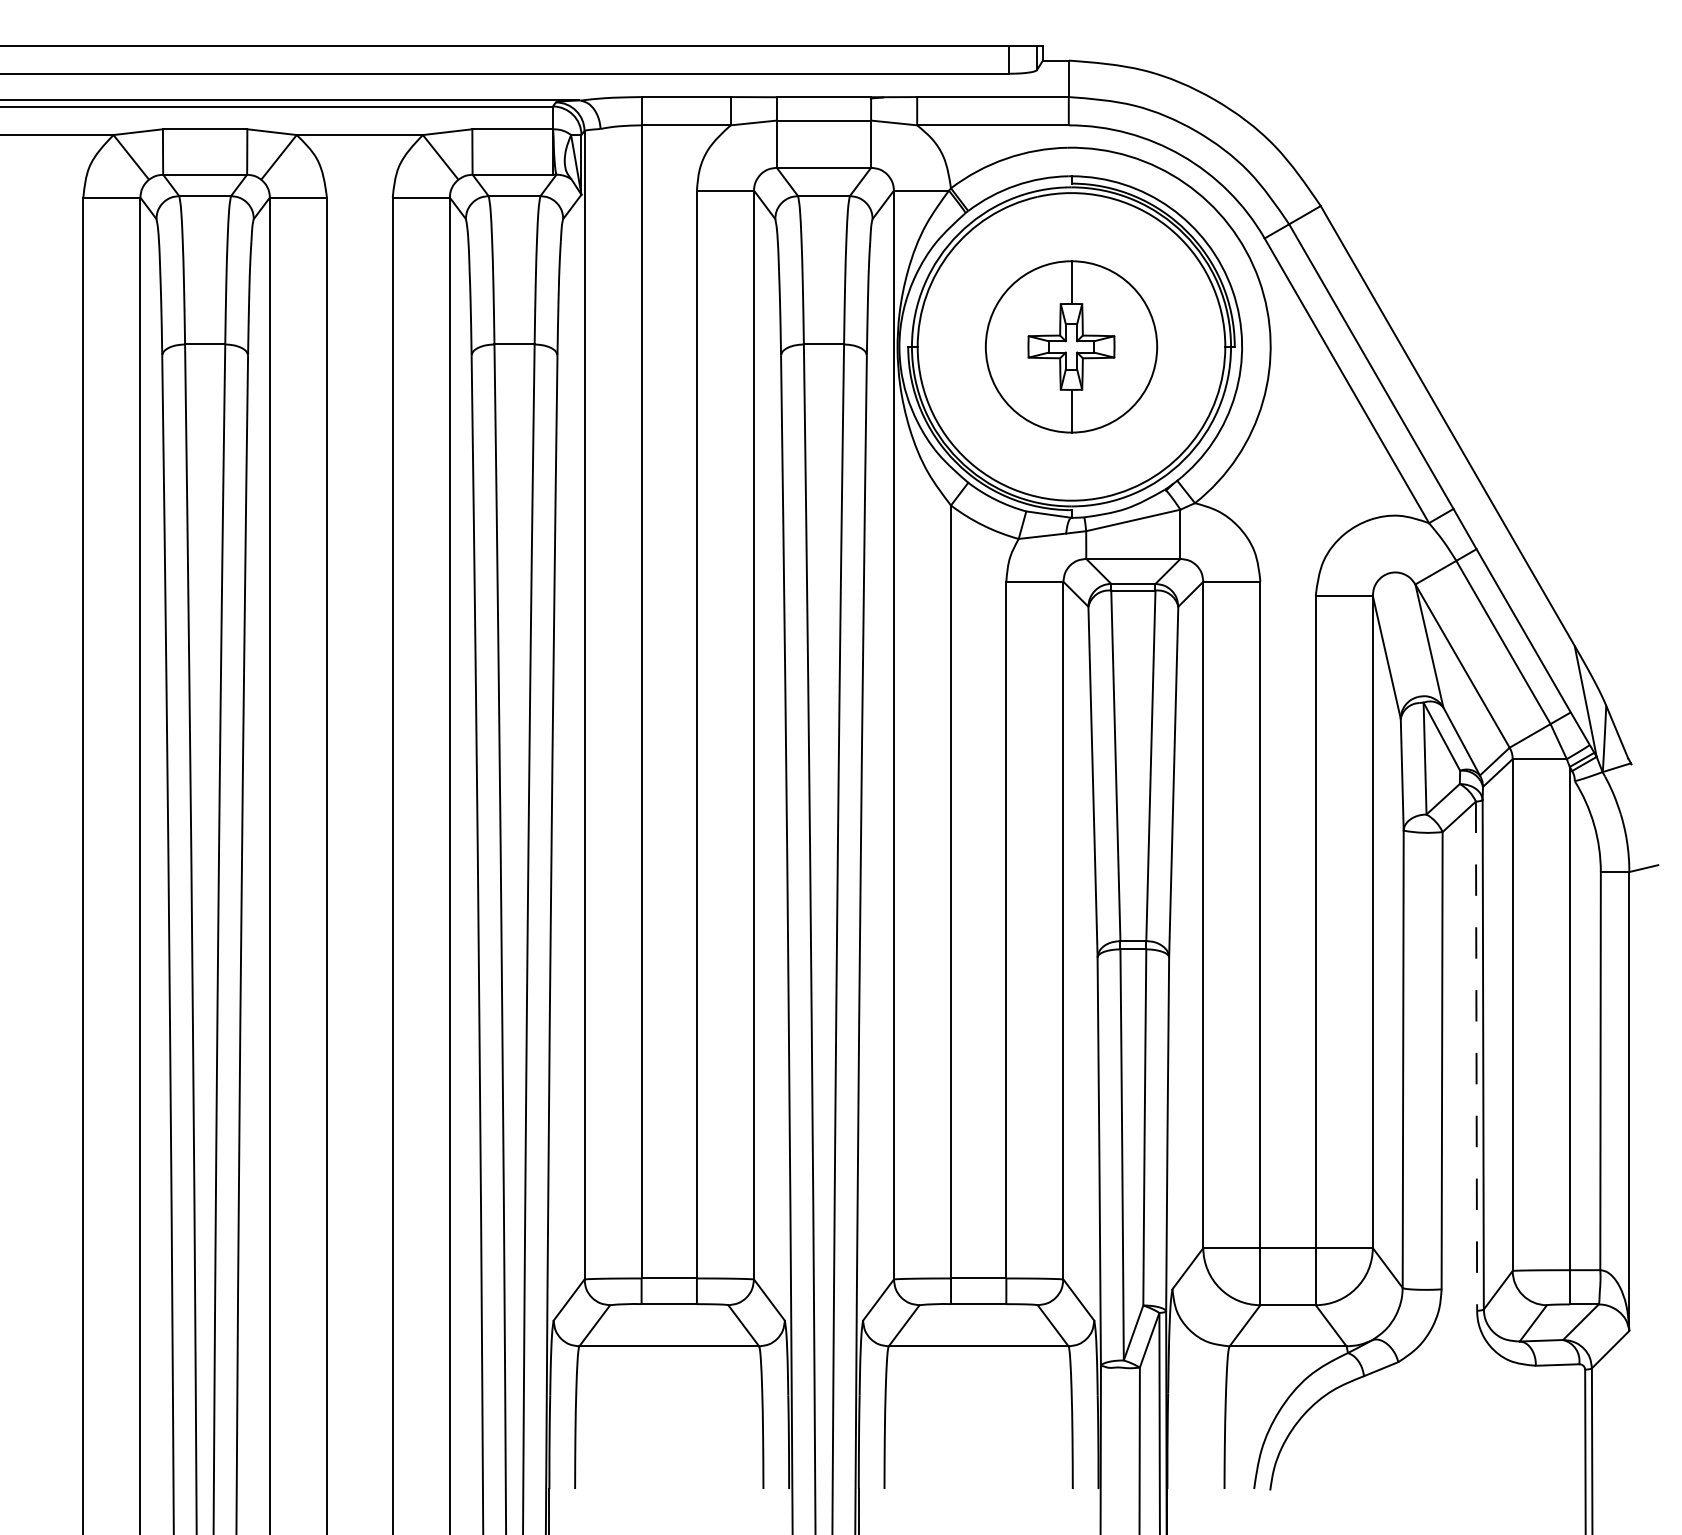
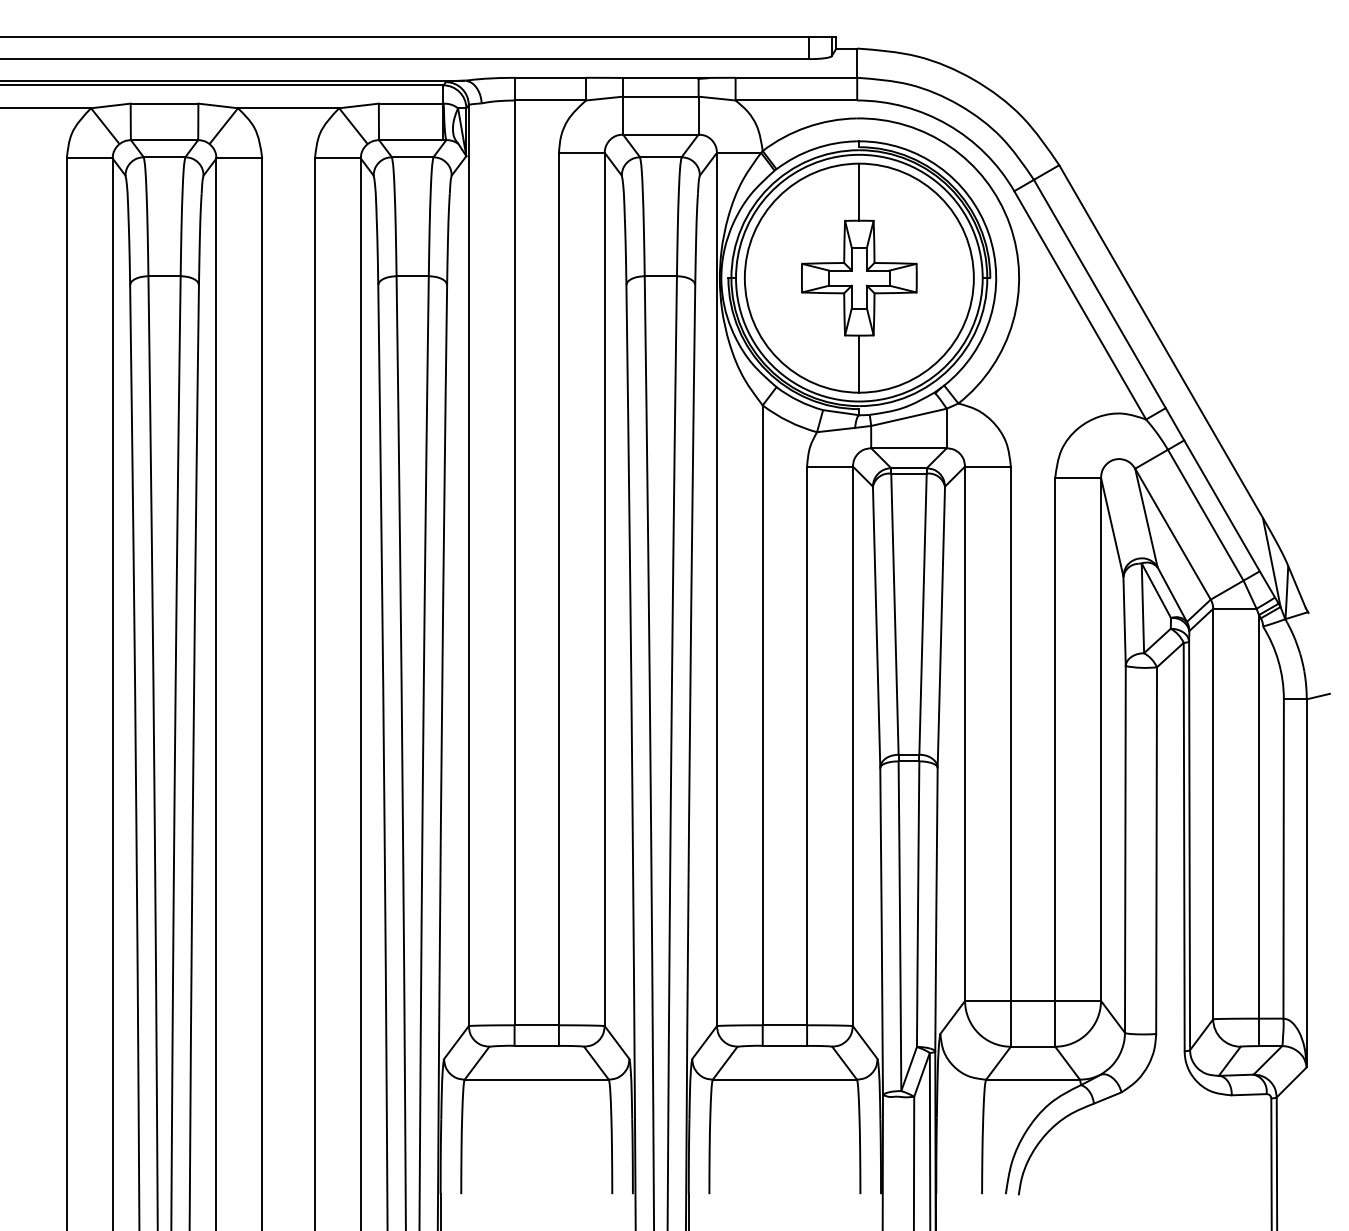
part: (1071, 346) -> (859, 277), size x1.67
line: (1476, 1056) -> (1184, 847), dashed -> solid

